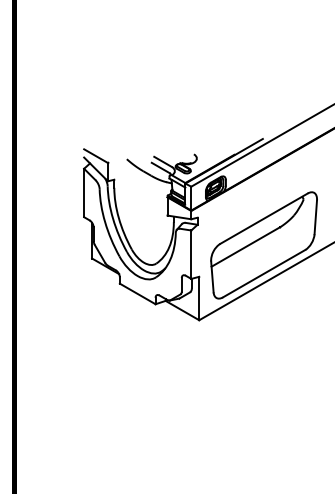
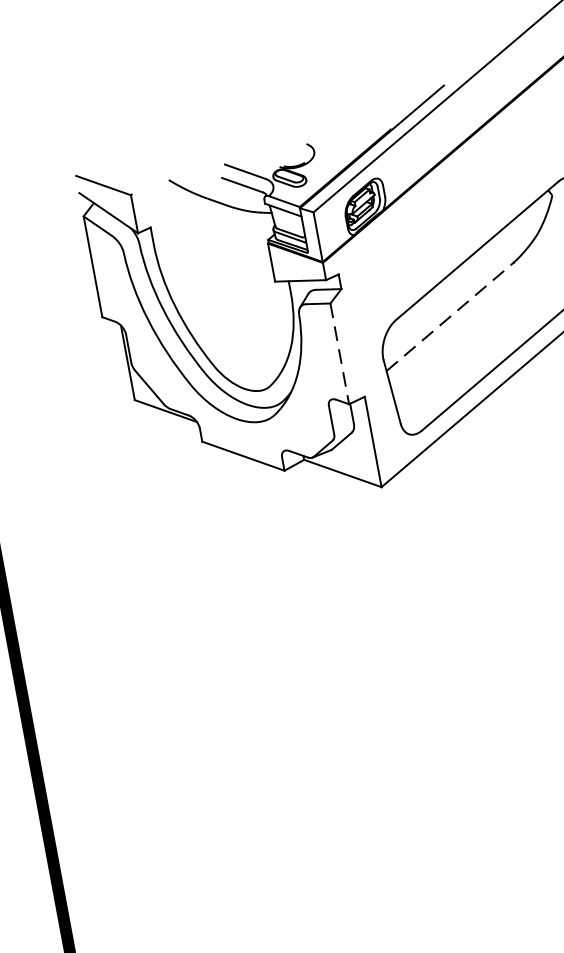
line: (245, 246) -> (449, 315), solid -> dashed
line: (191, 255) -> (340, 355), solid -> dashed

